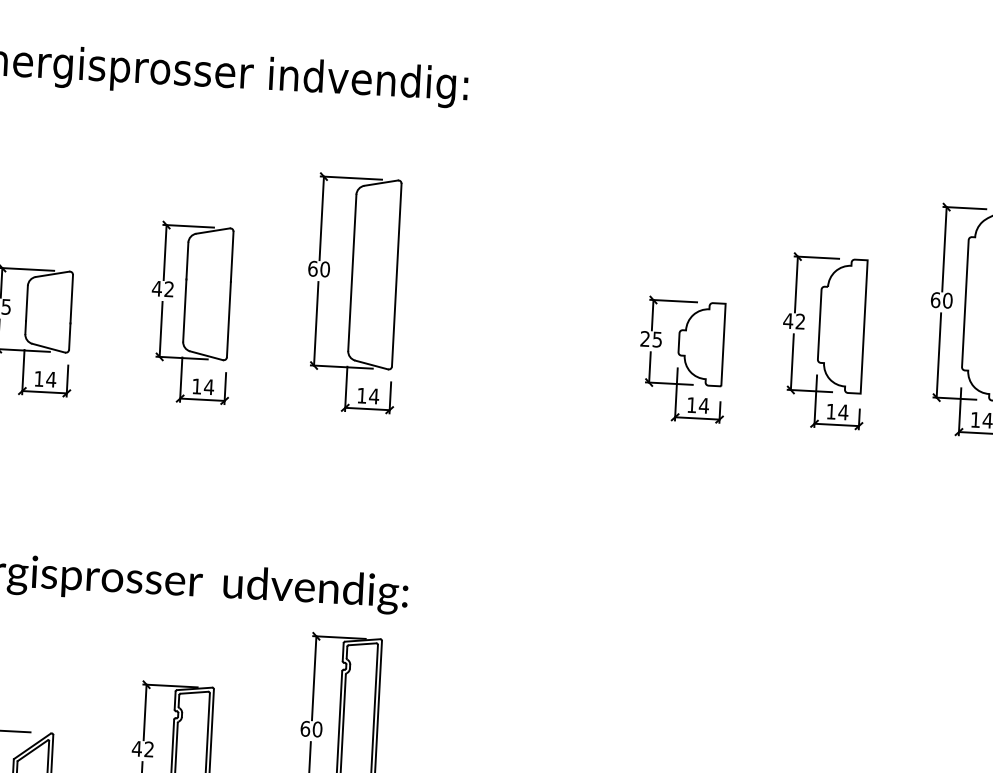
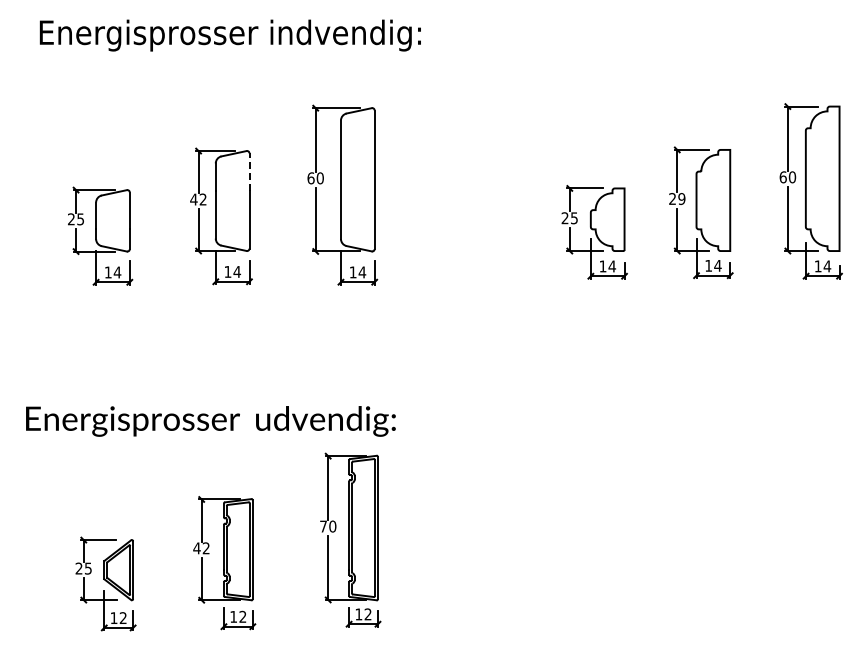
line: (232, 256) -> (249, 172), solid -> dashed
text: (793, 321) -> (676, 199), 42 -> 29
text: (305, 728) -> (323, 526), 60 -> 70

